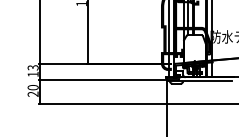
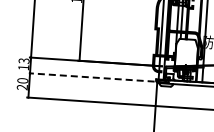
line: (101, 79) -> (91, 77), solid -> dashed

